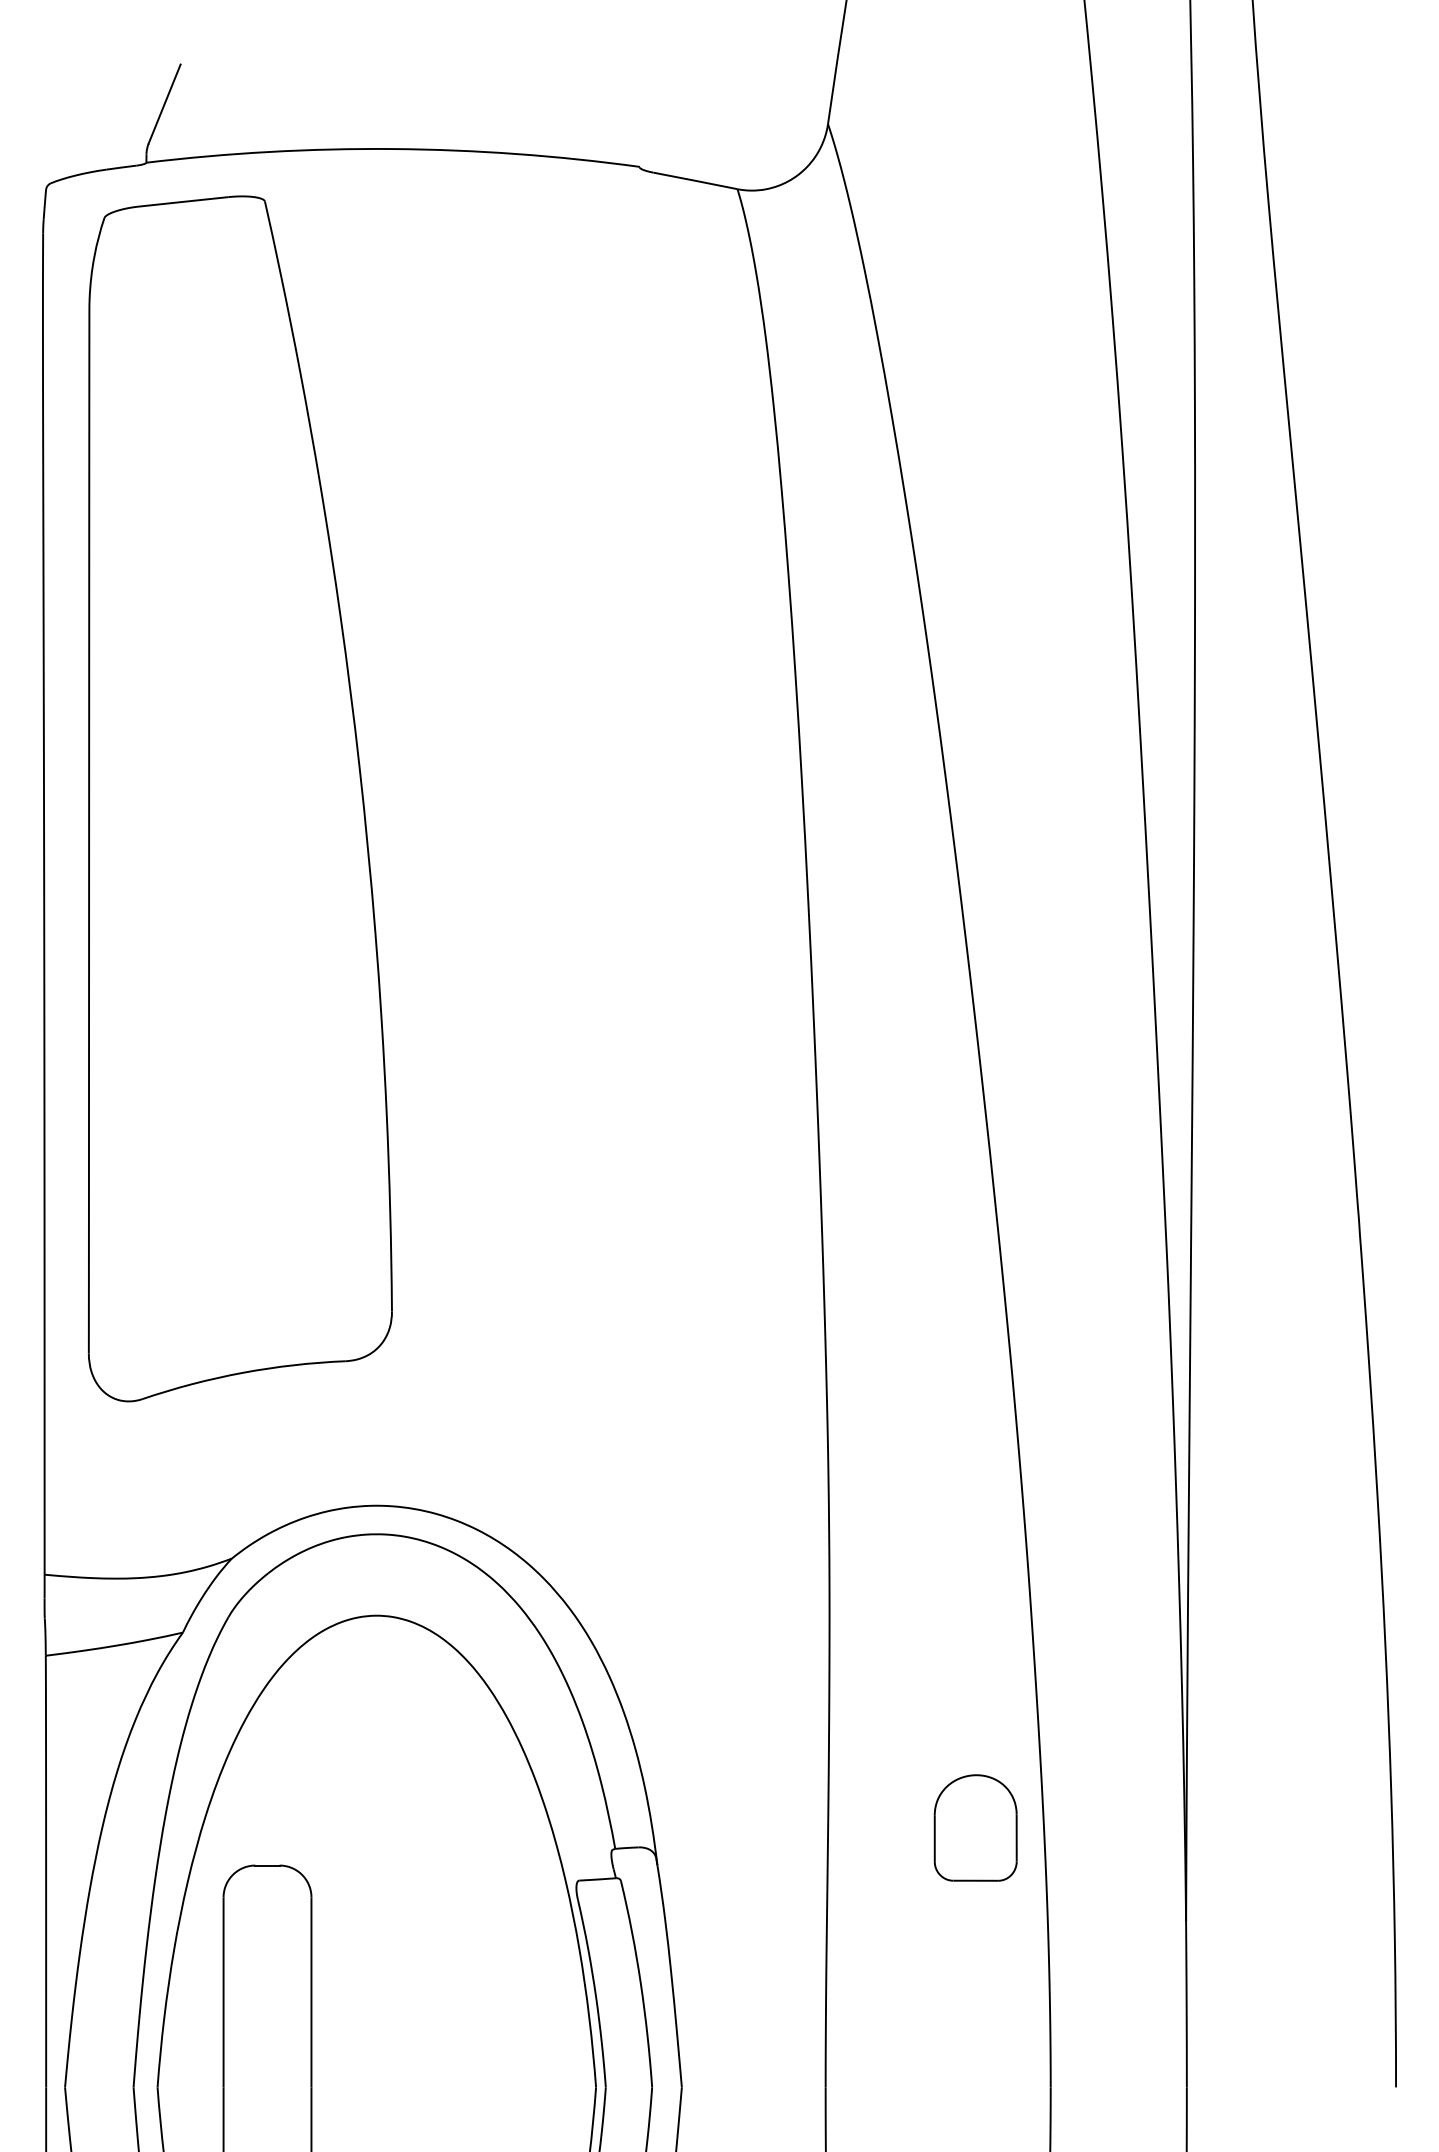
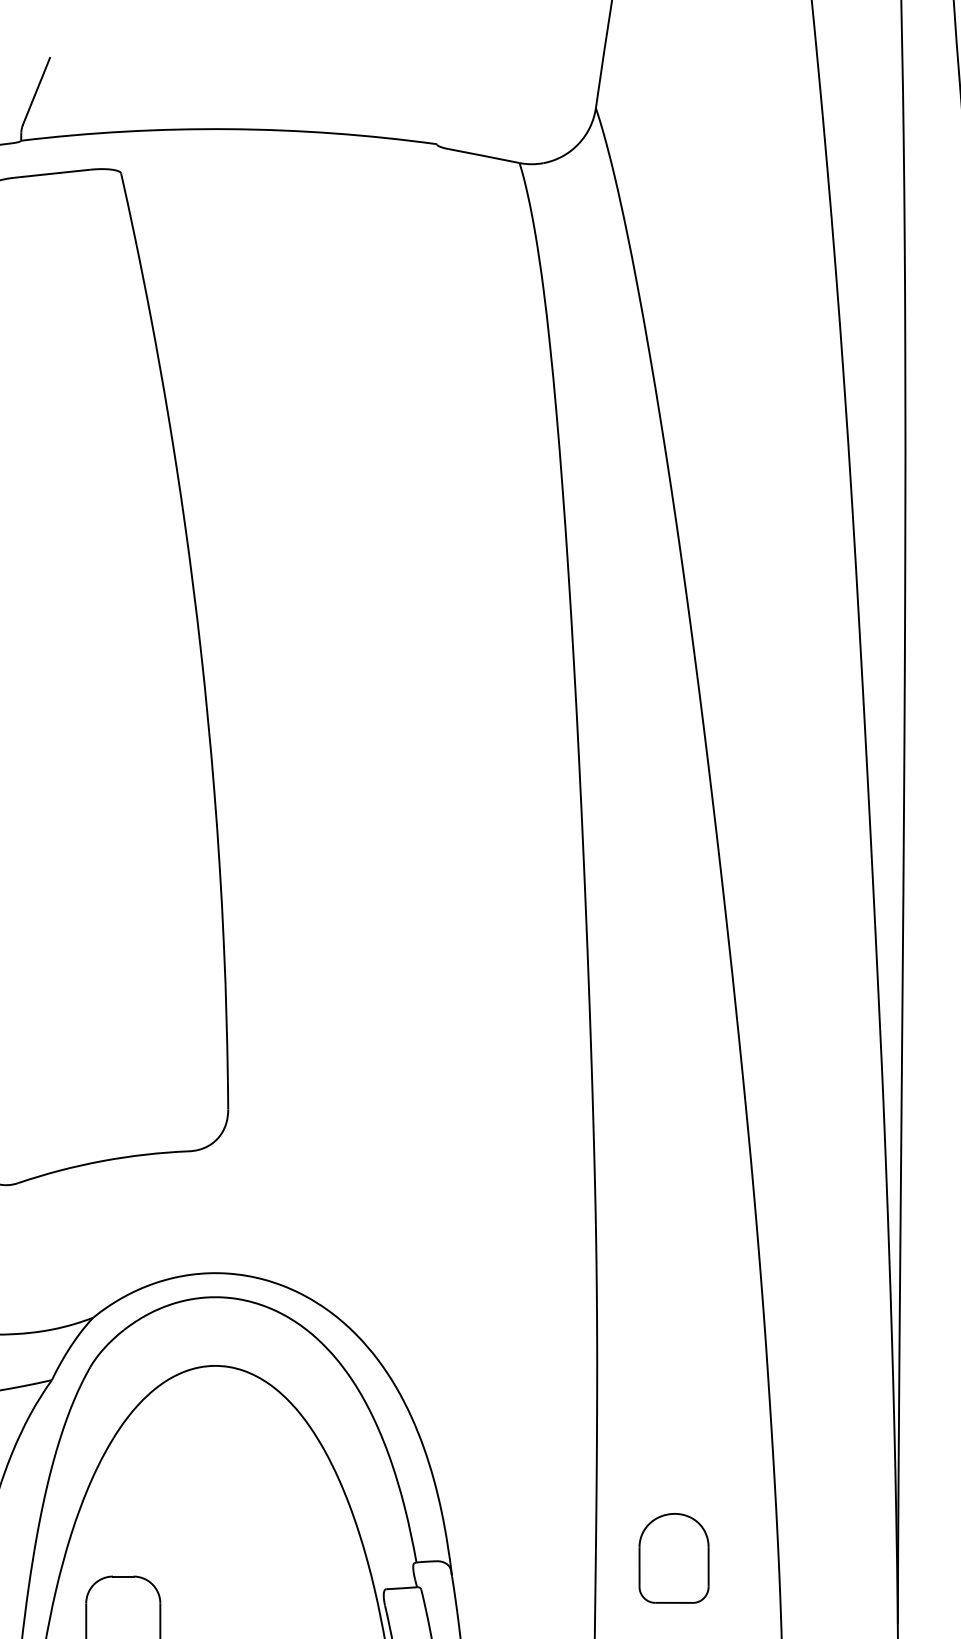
part: (975, 1827) -> (673, 1557), moved

